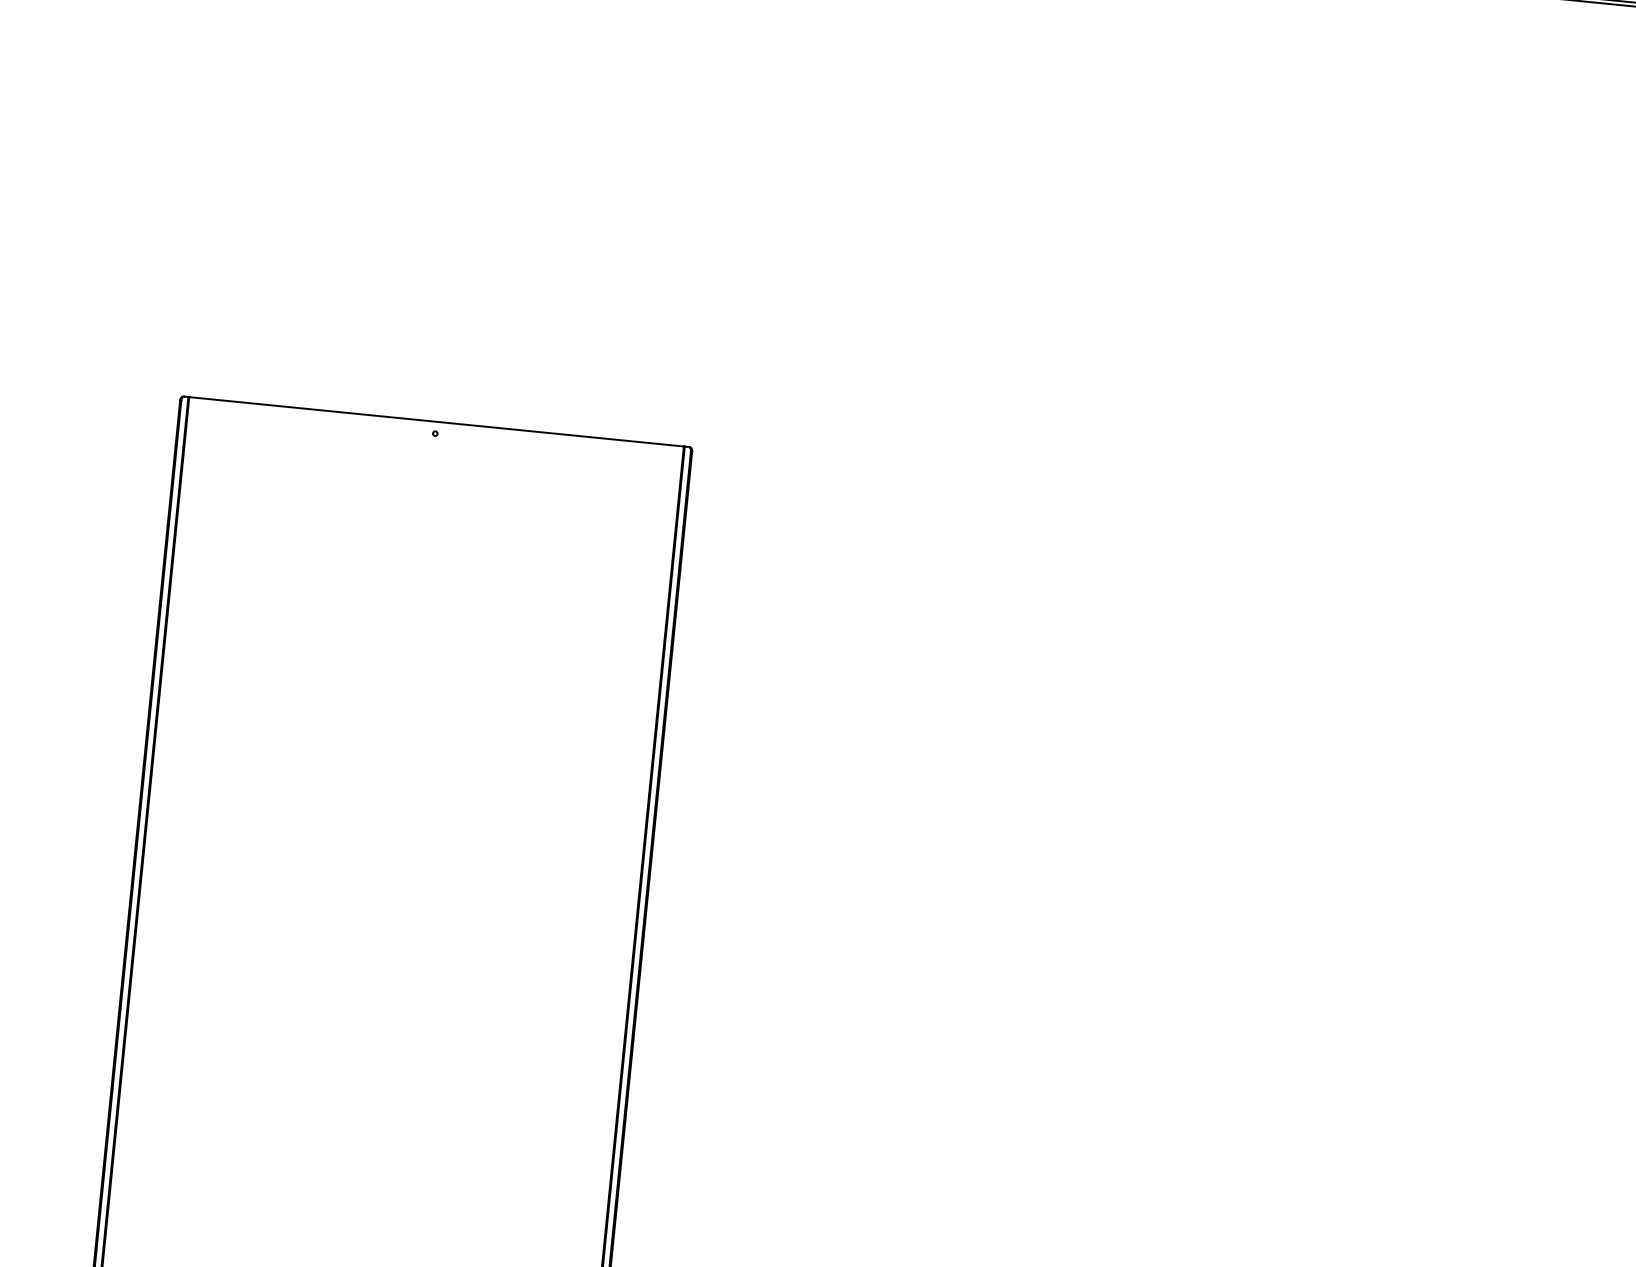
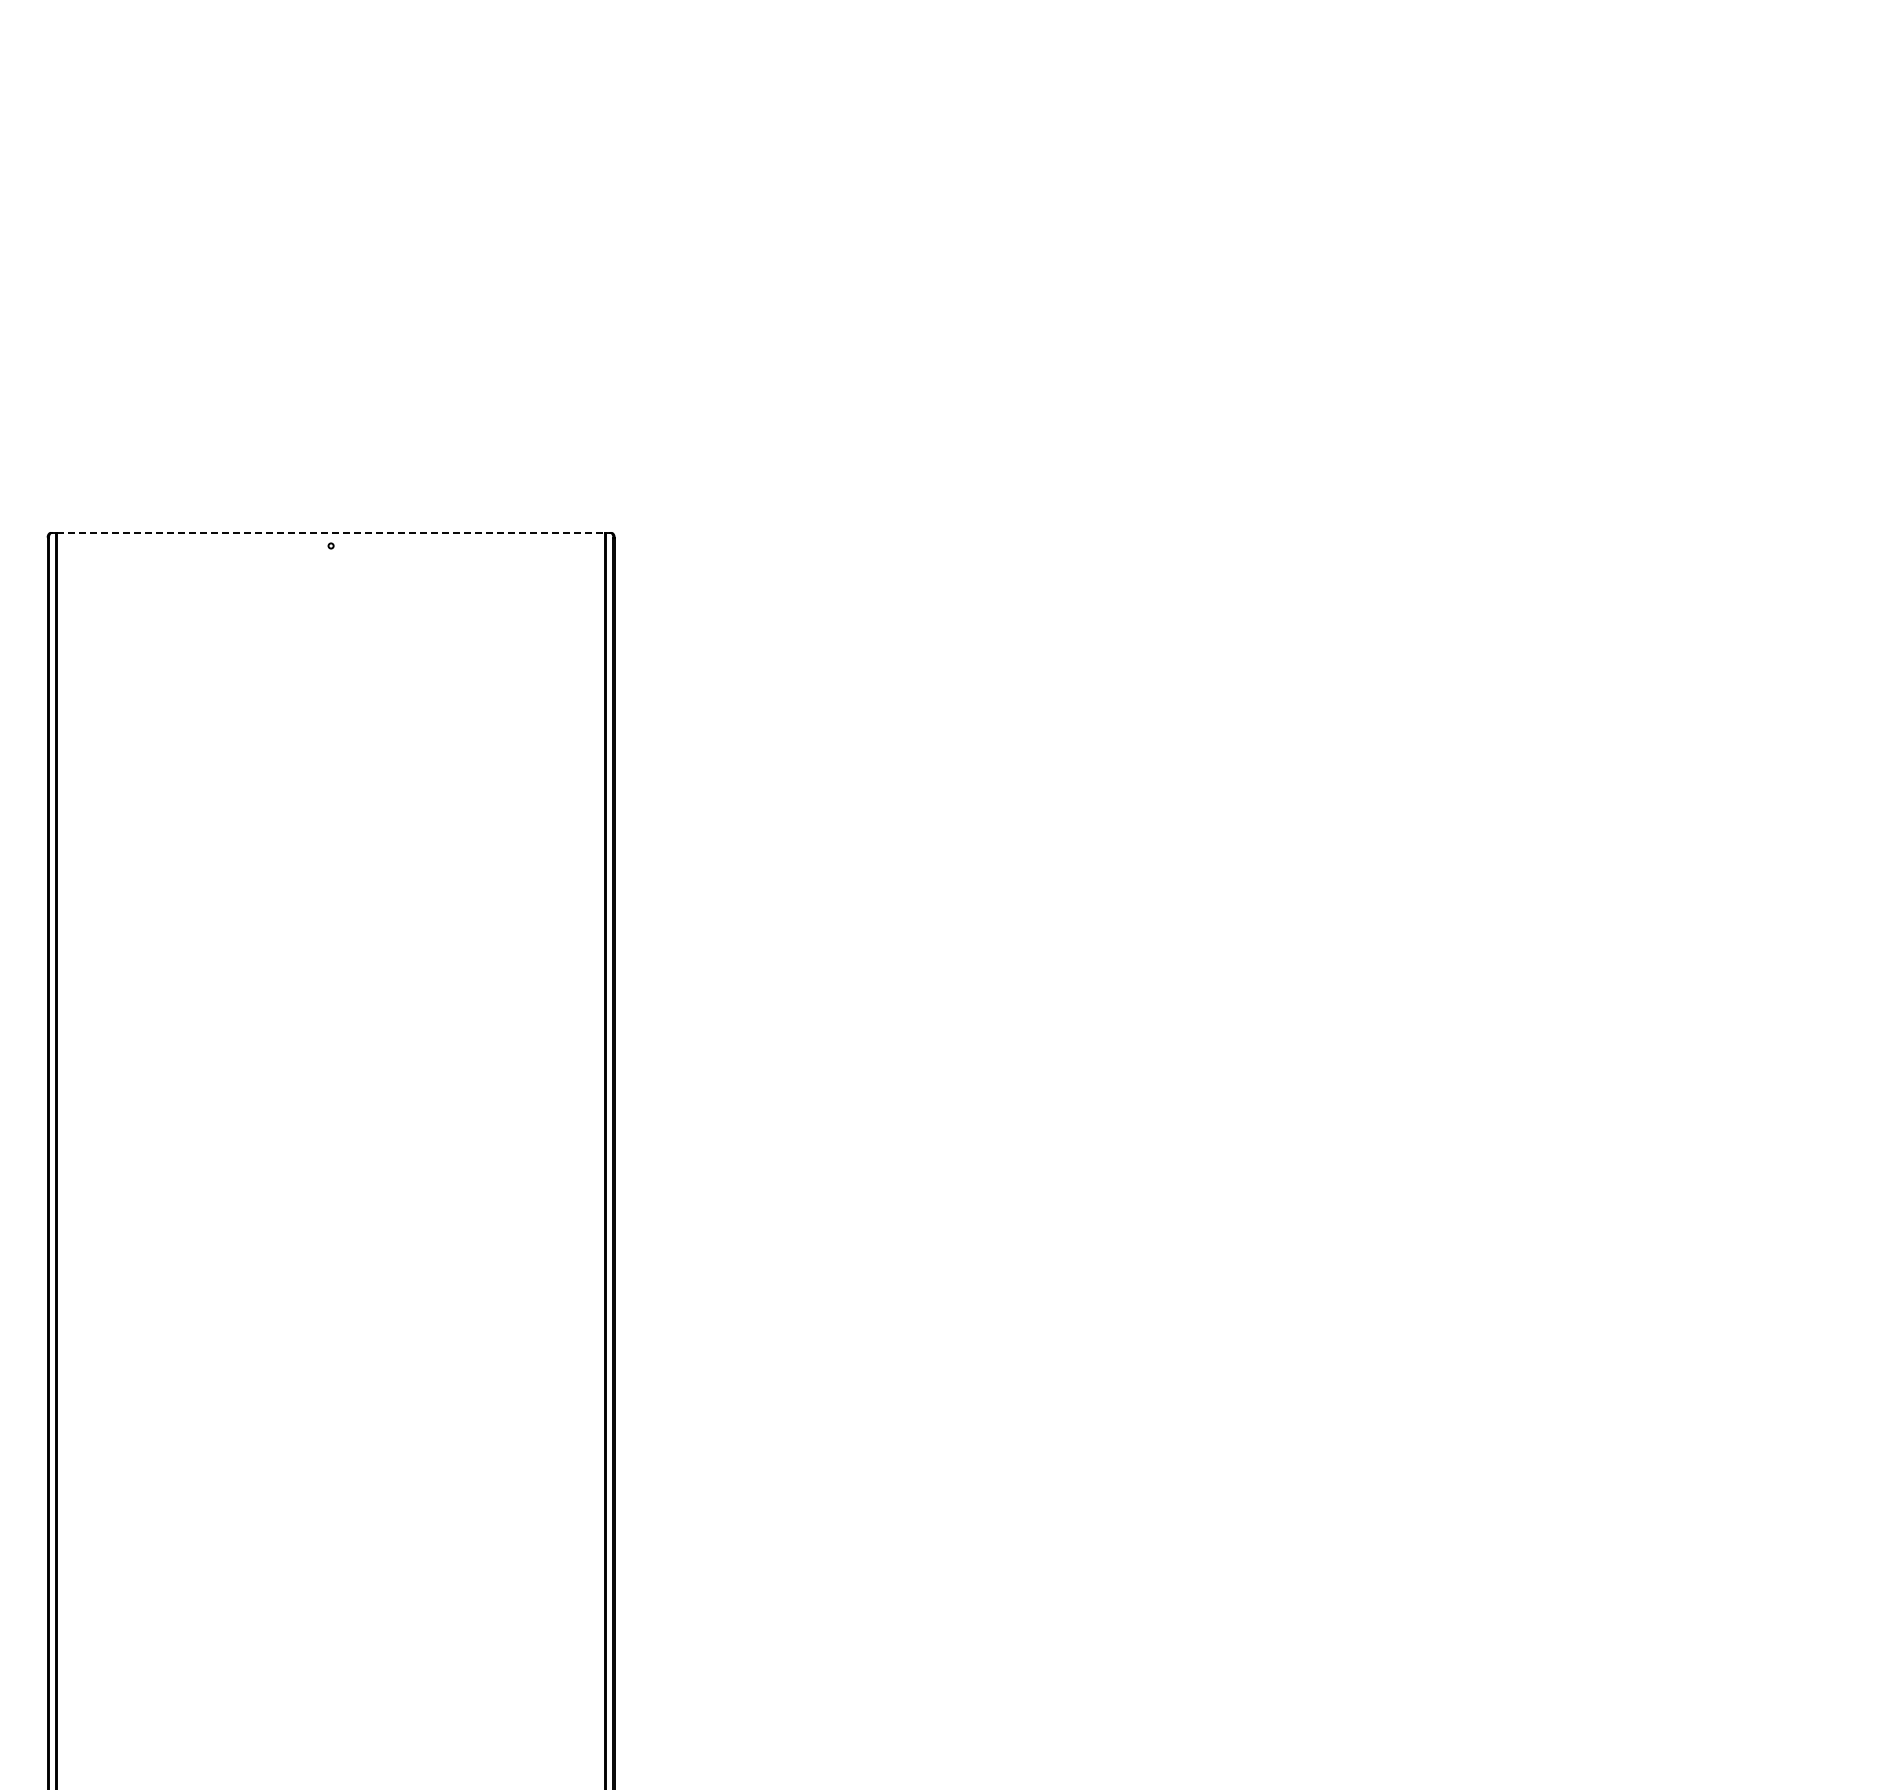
line: (436, 421) -> (331, 532), solid -> dashed

